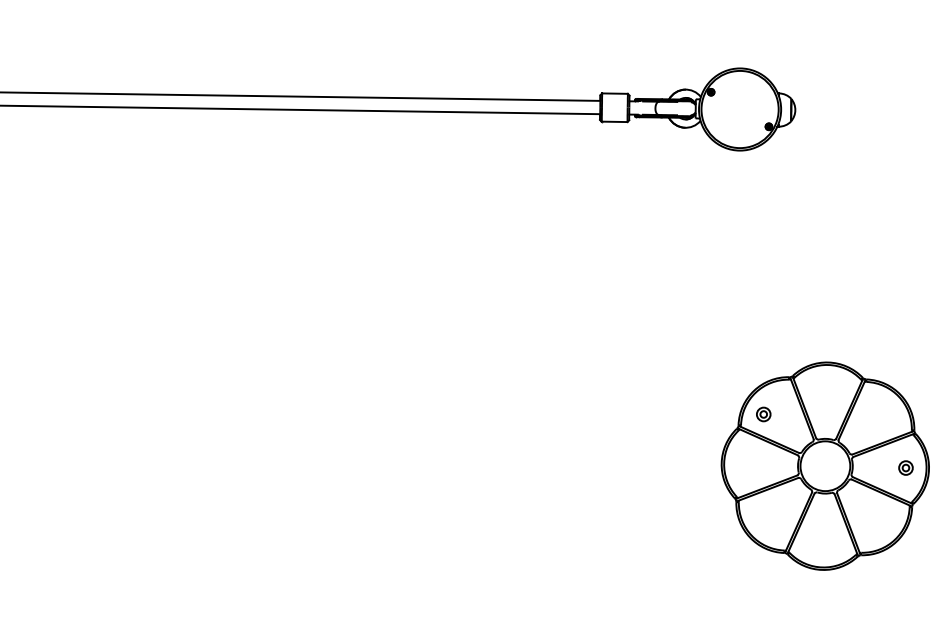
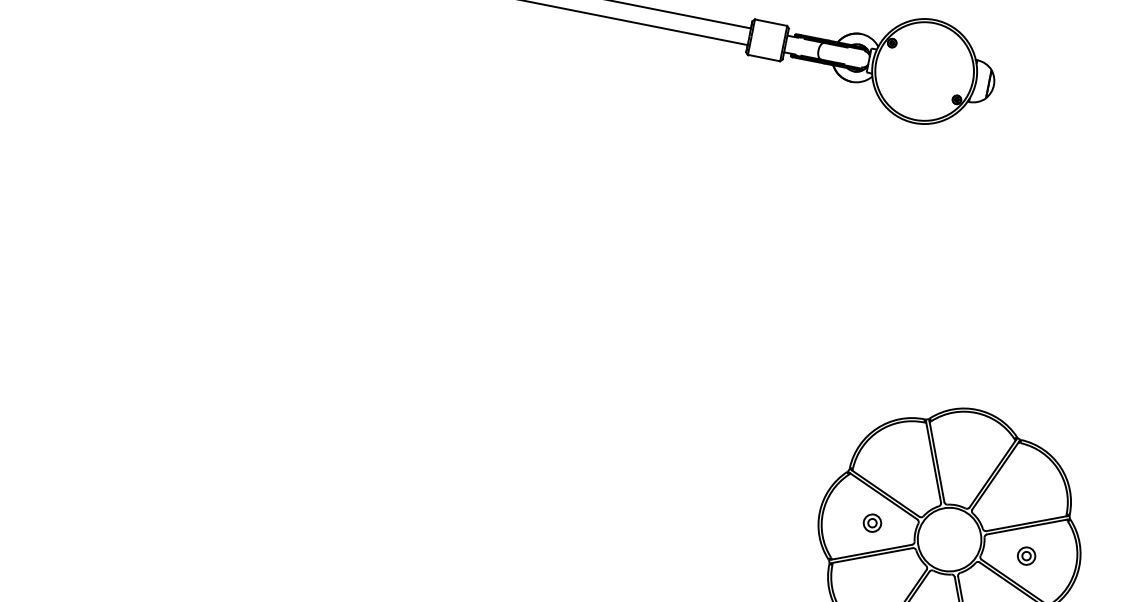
part: (763, 414) -> (872, 523), moved
part: (905, 467) -> (1026, 555), moved

